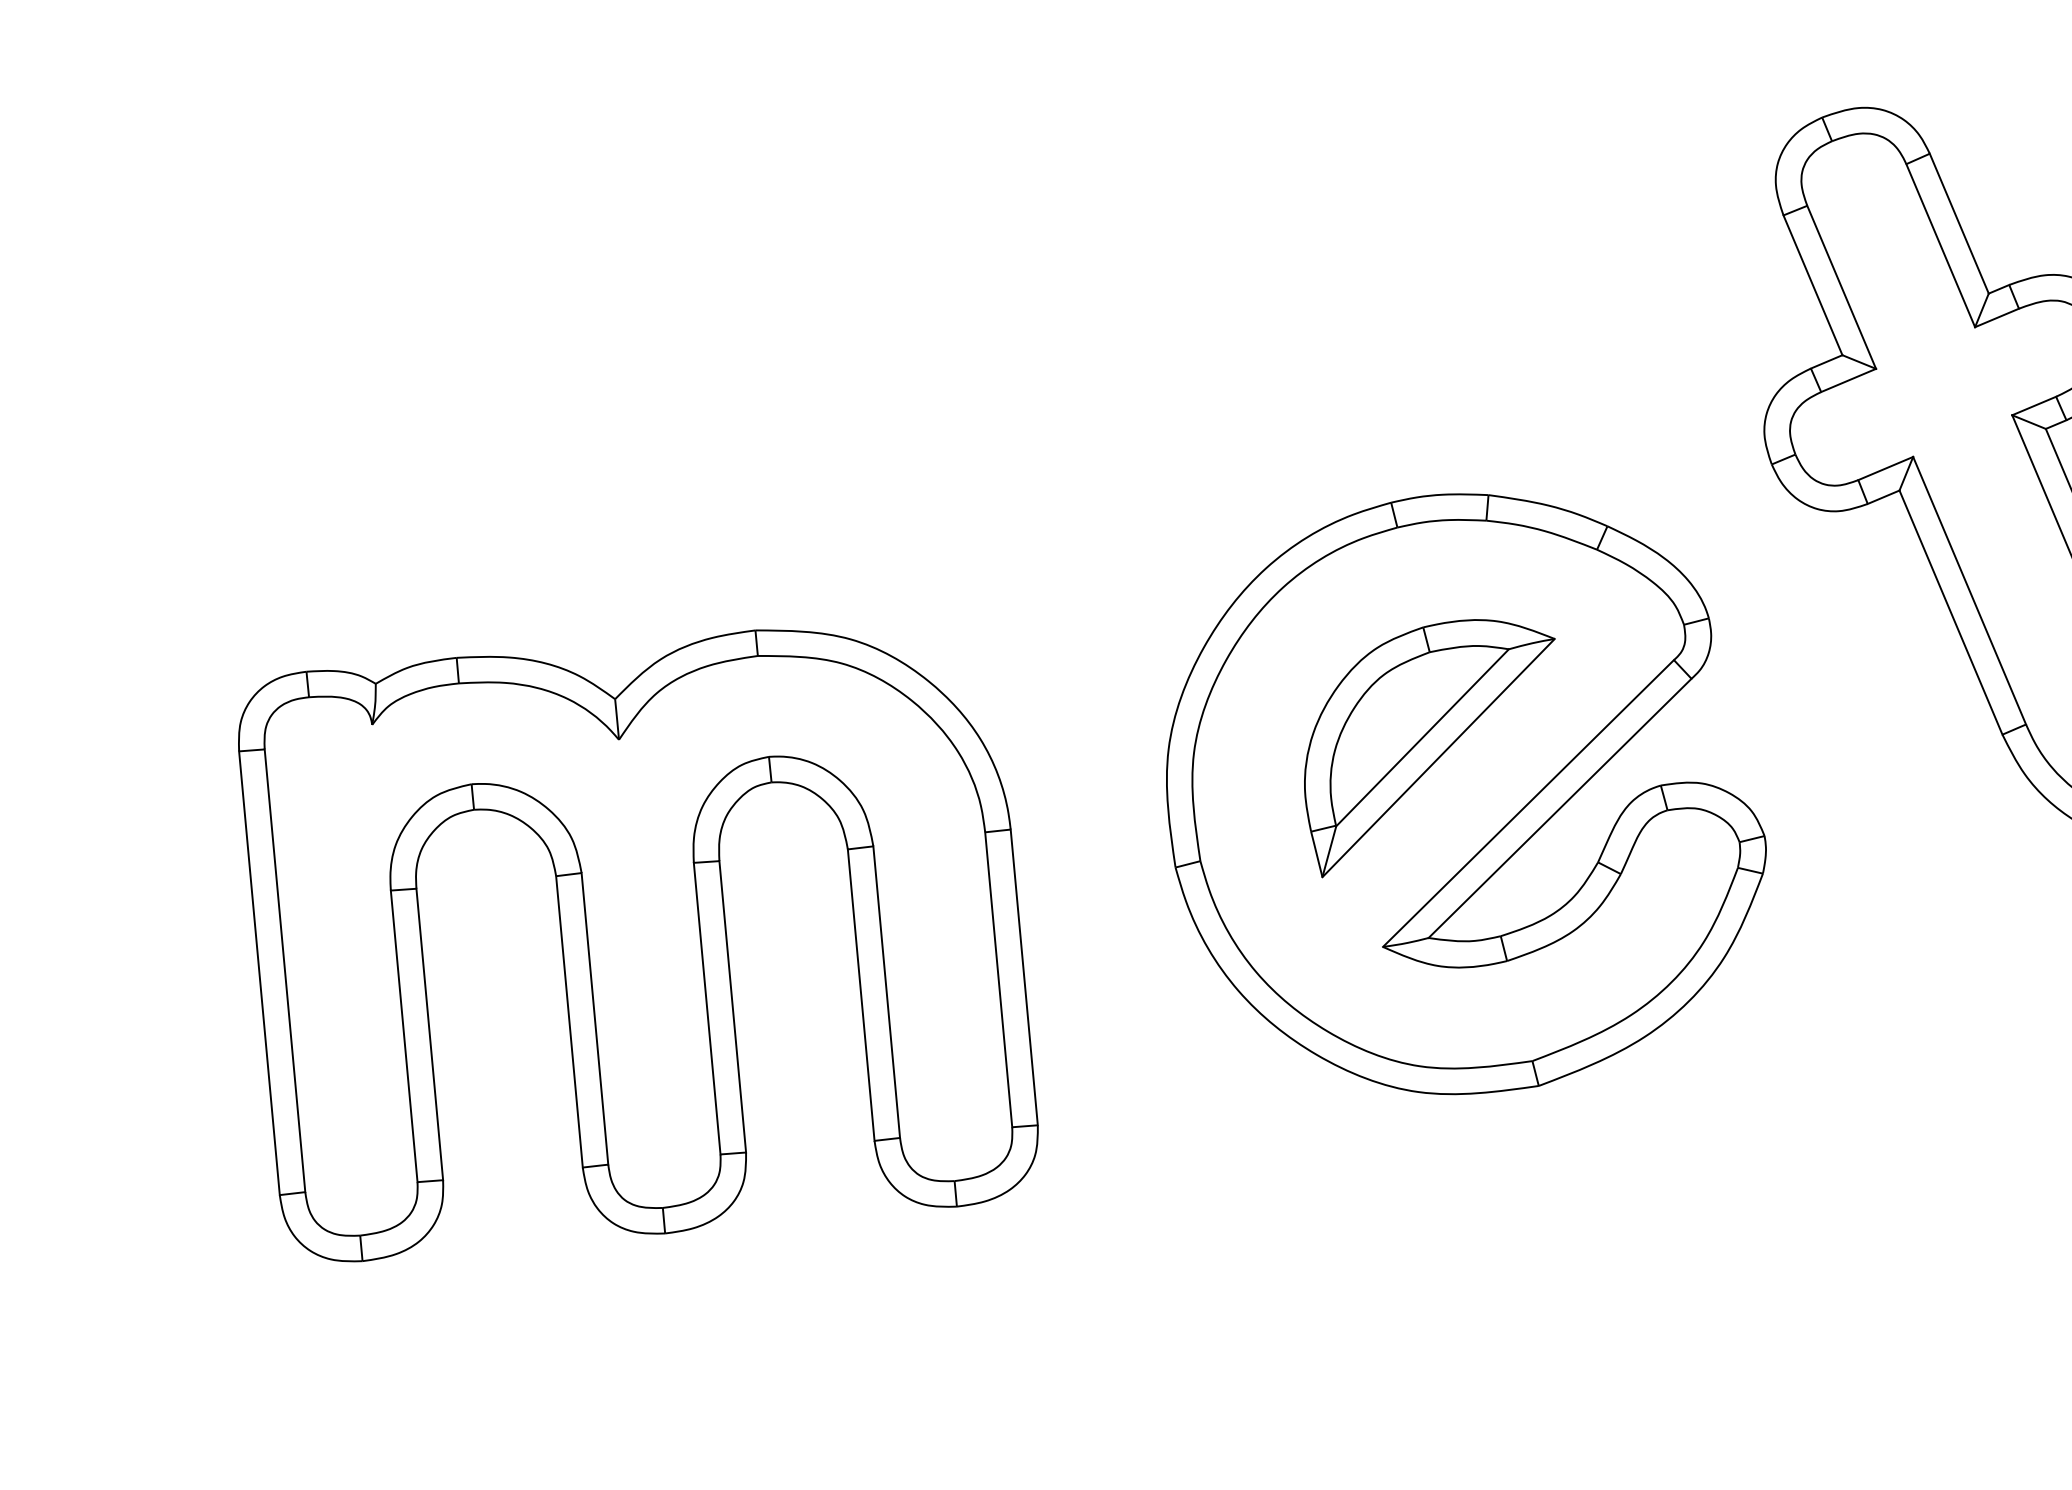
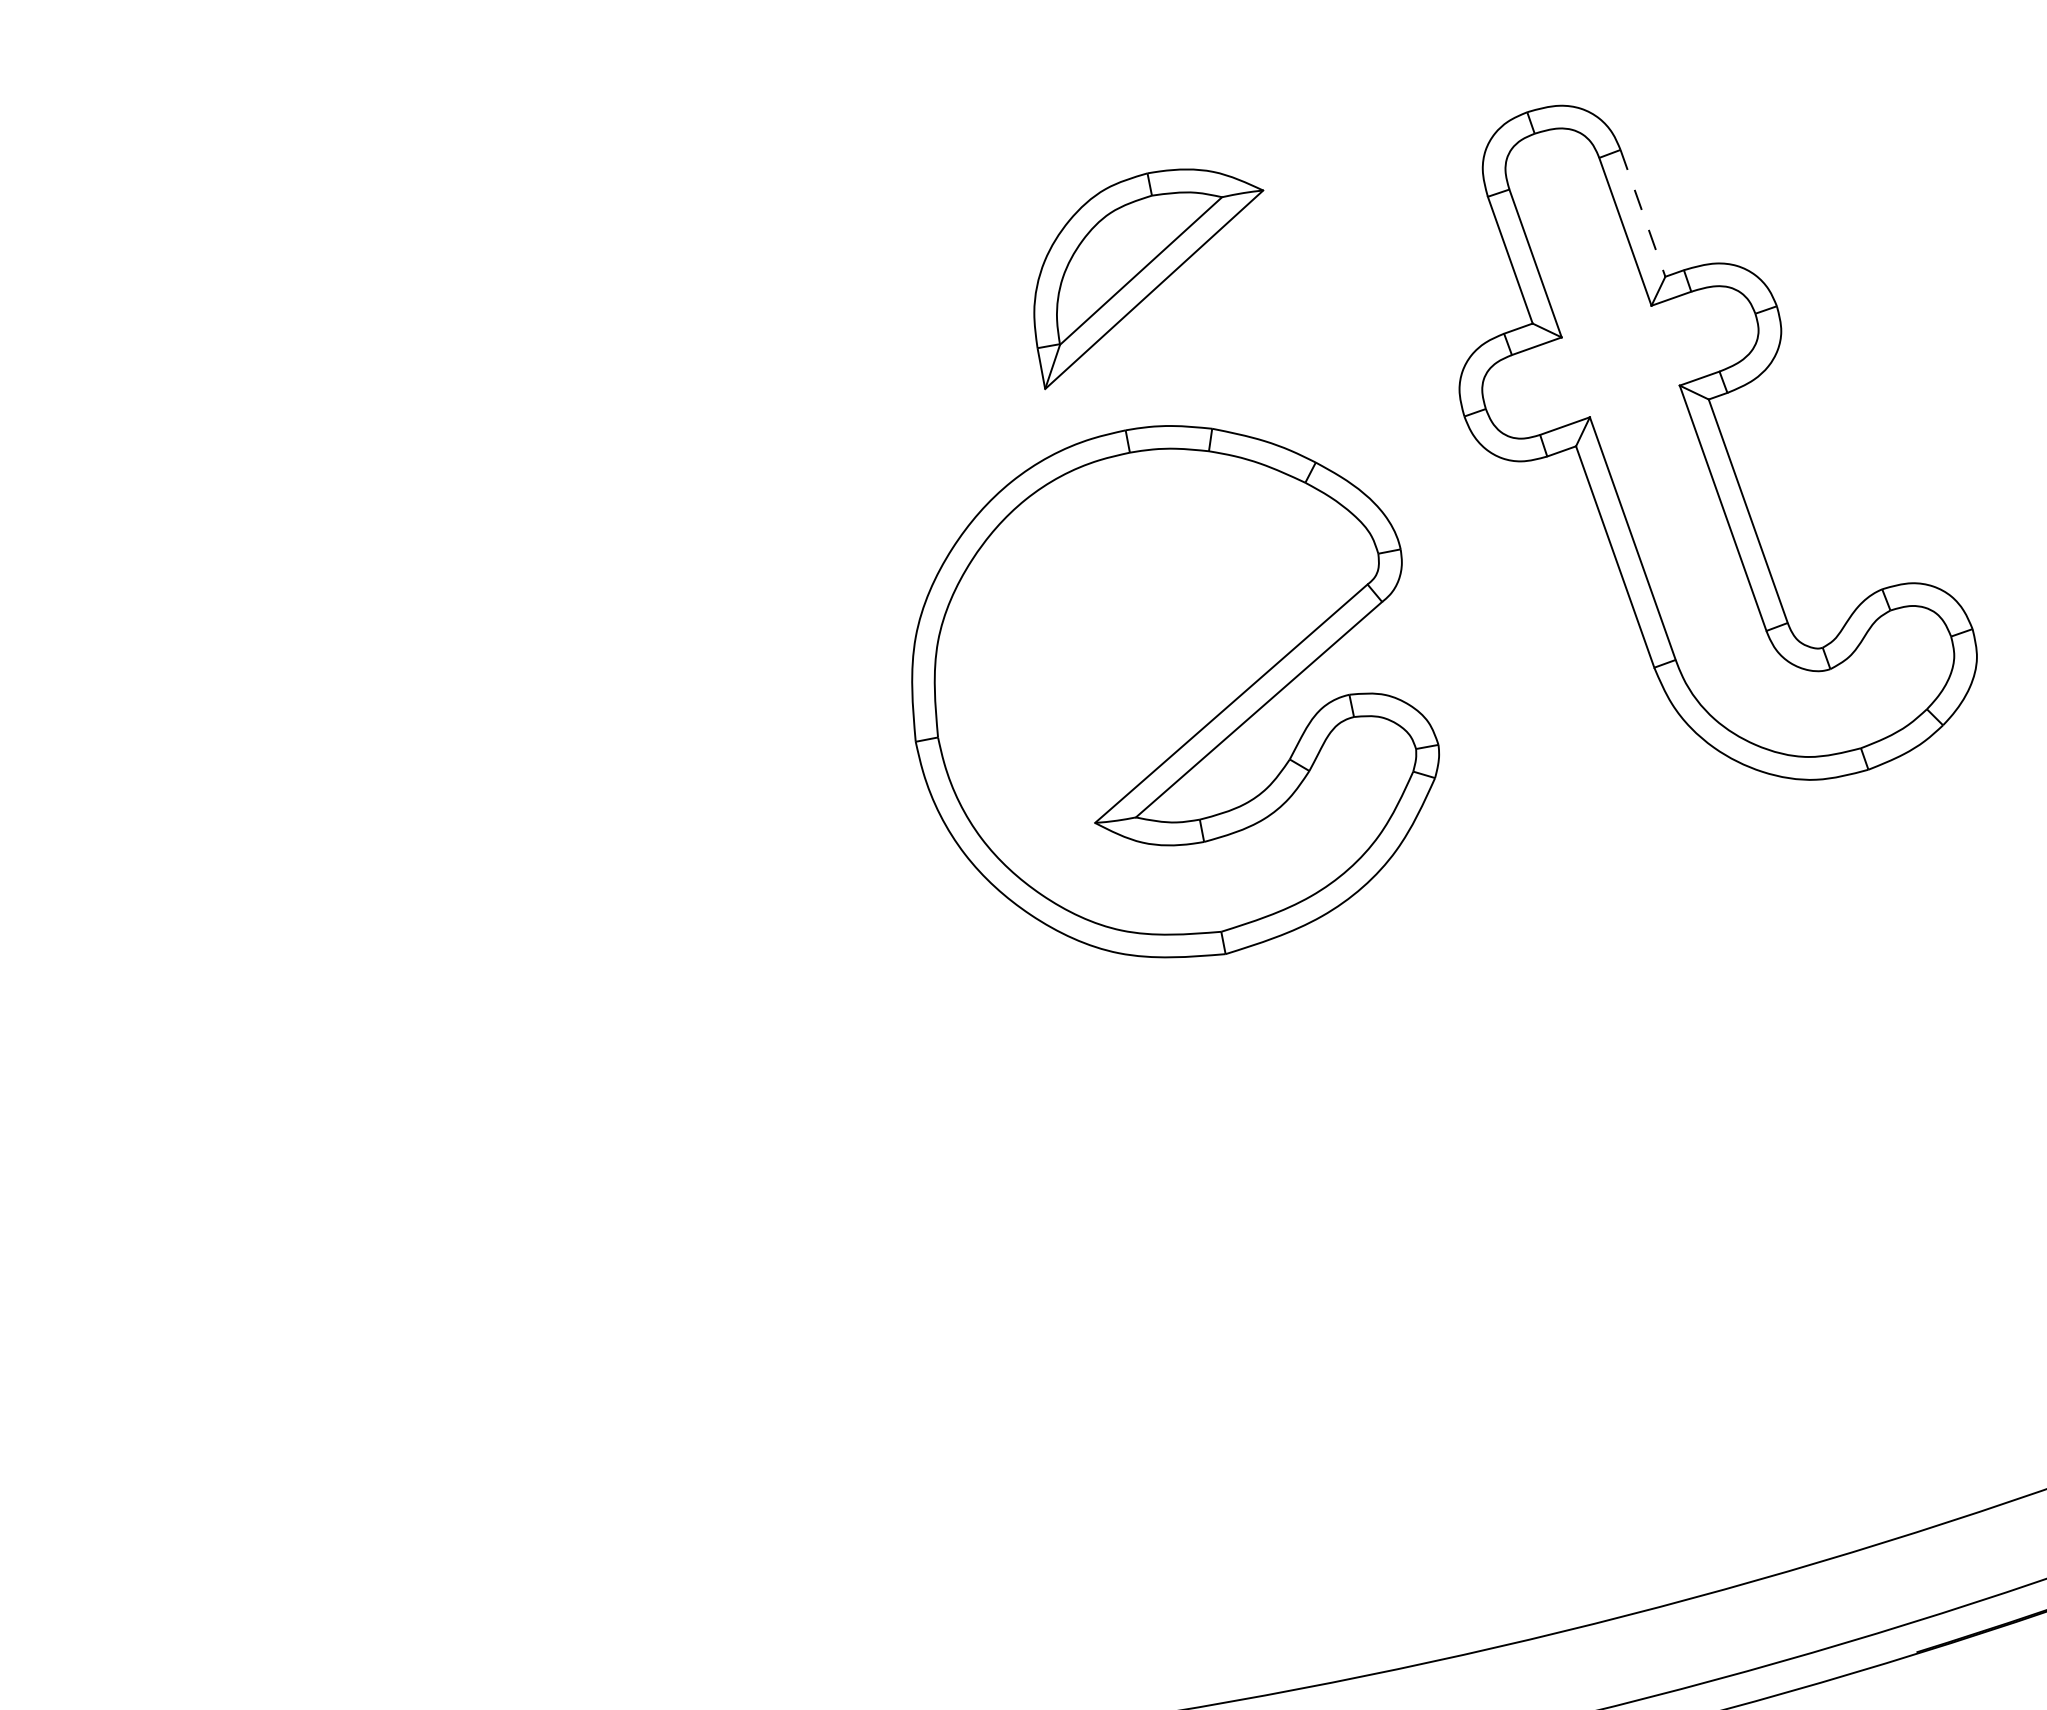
line: (1959, 223) -> (1643, 213), solid -> dashed
part: (1431, 746) -> (1148, 279), moved
part: (638, 940) -> (436, 778), removed

